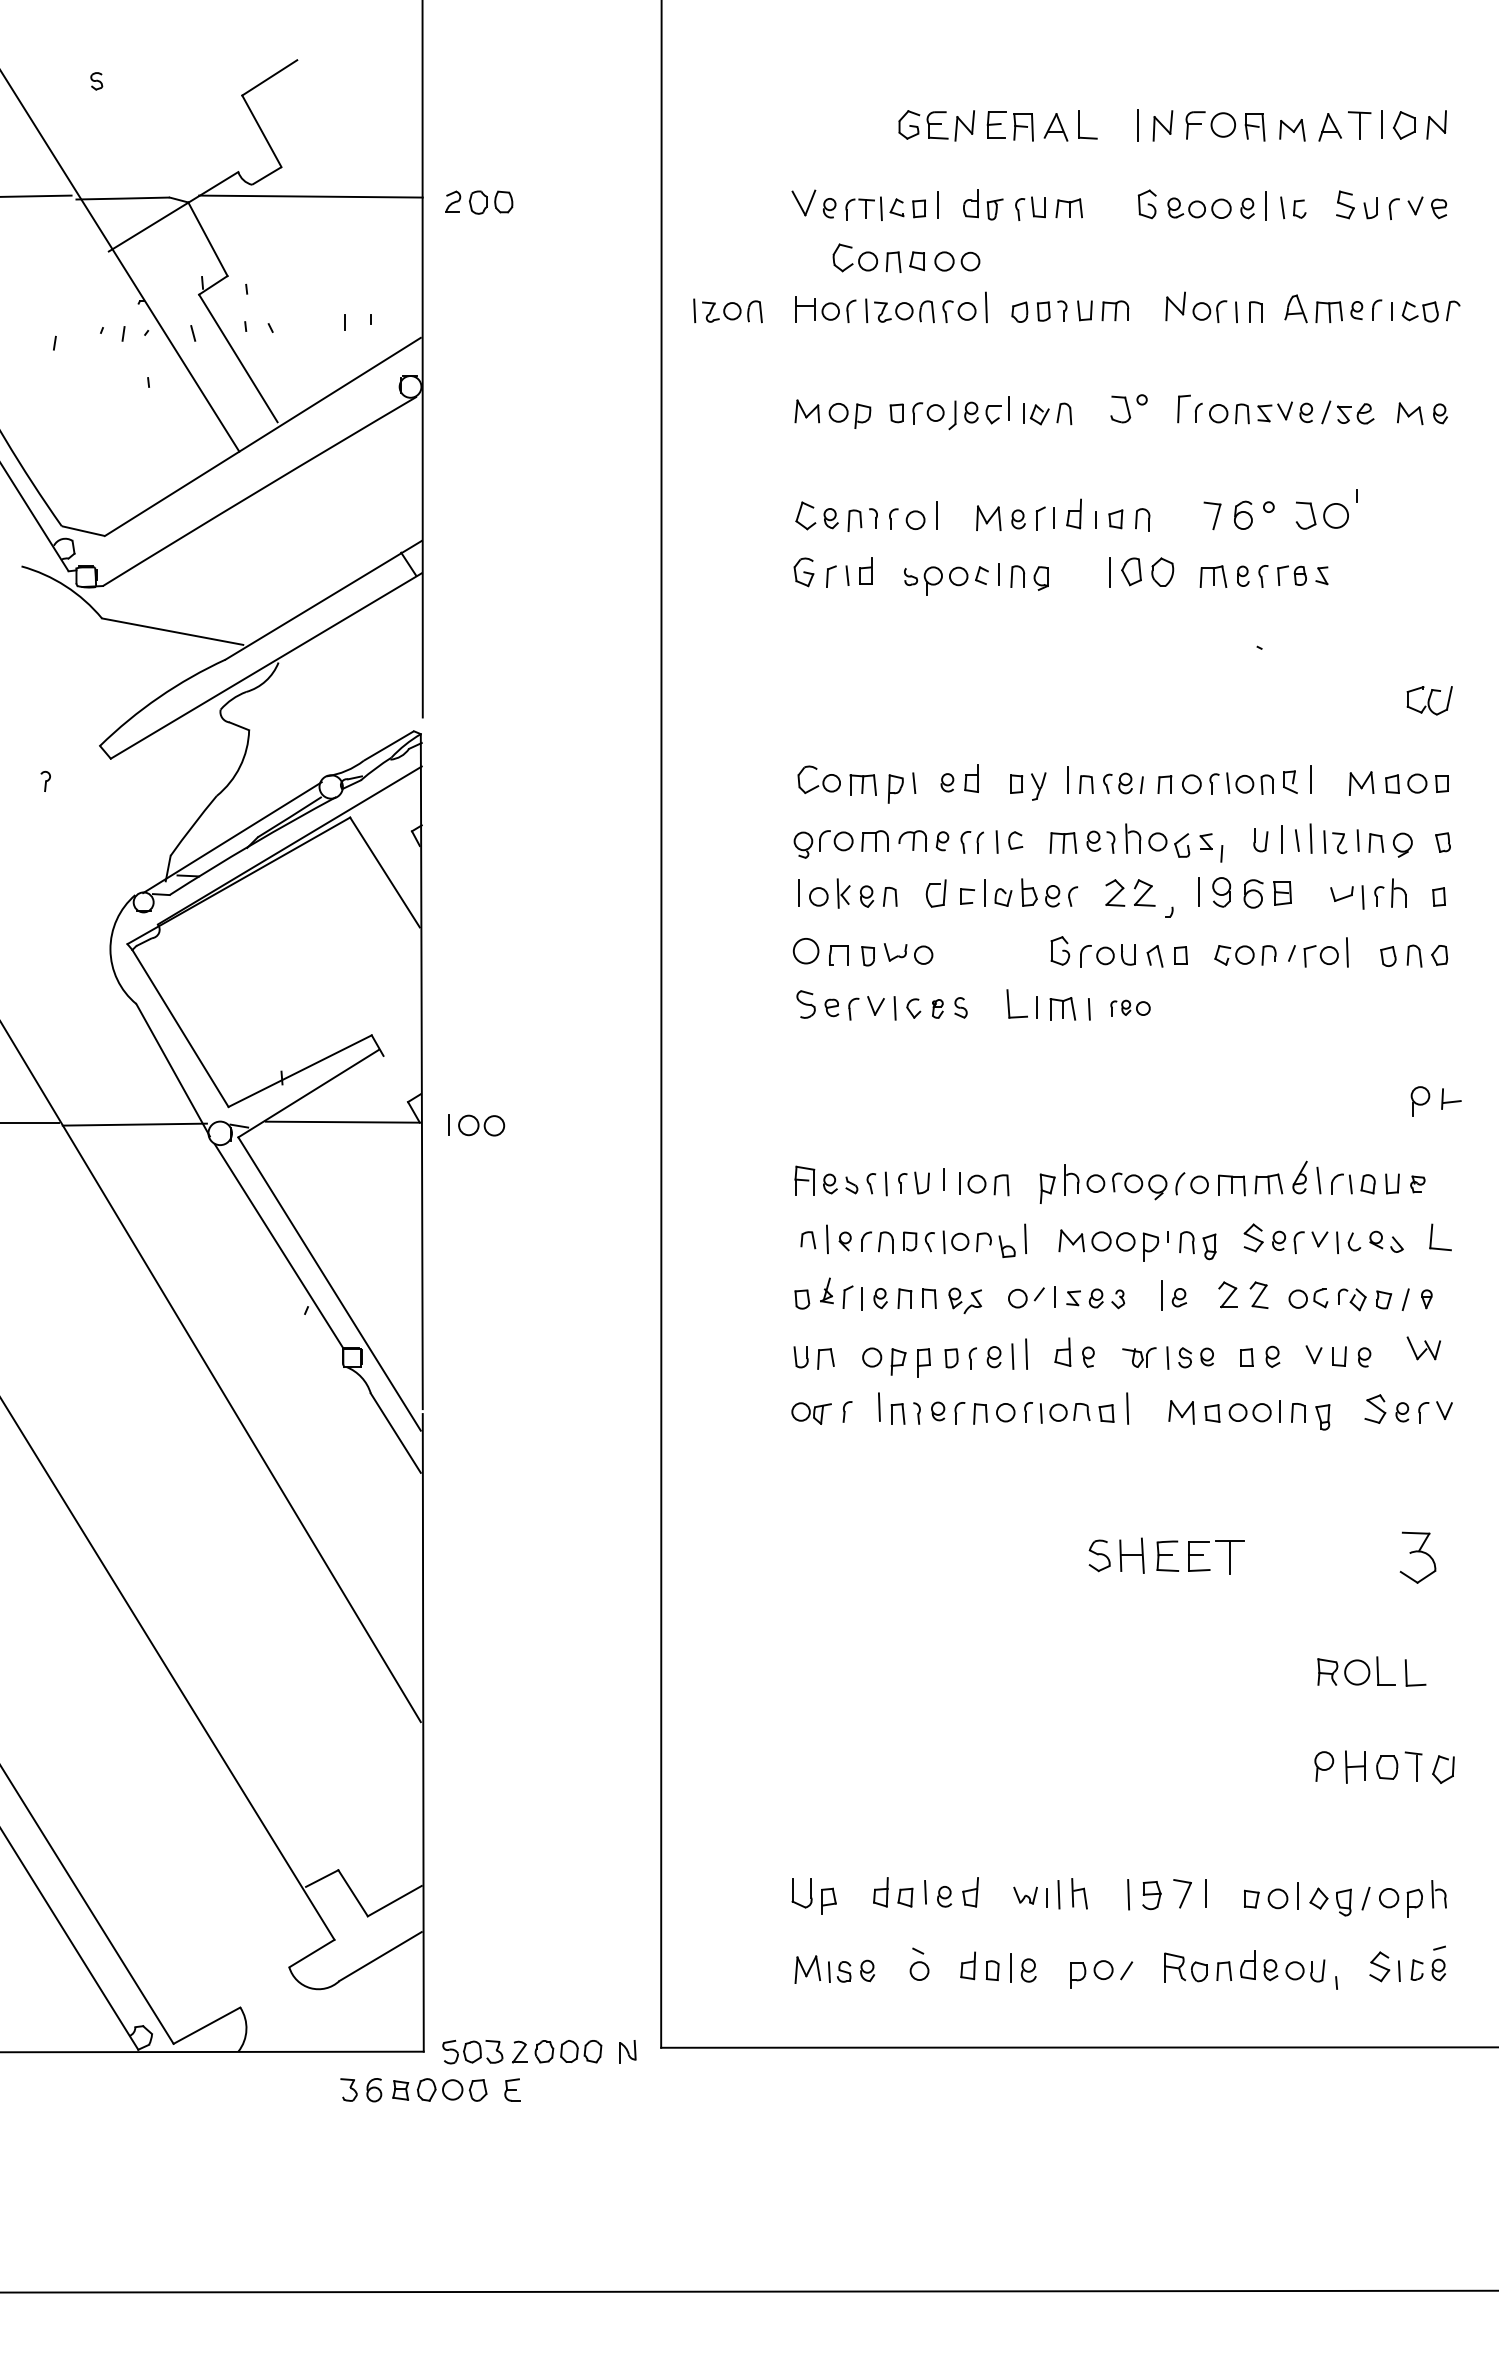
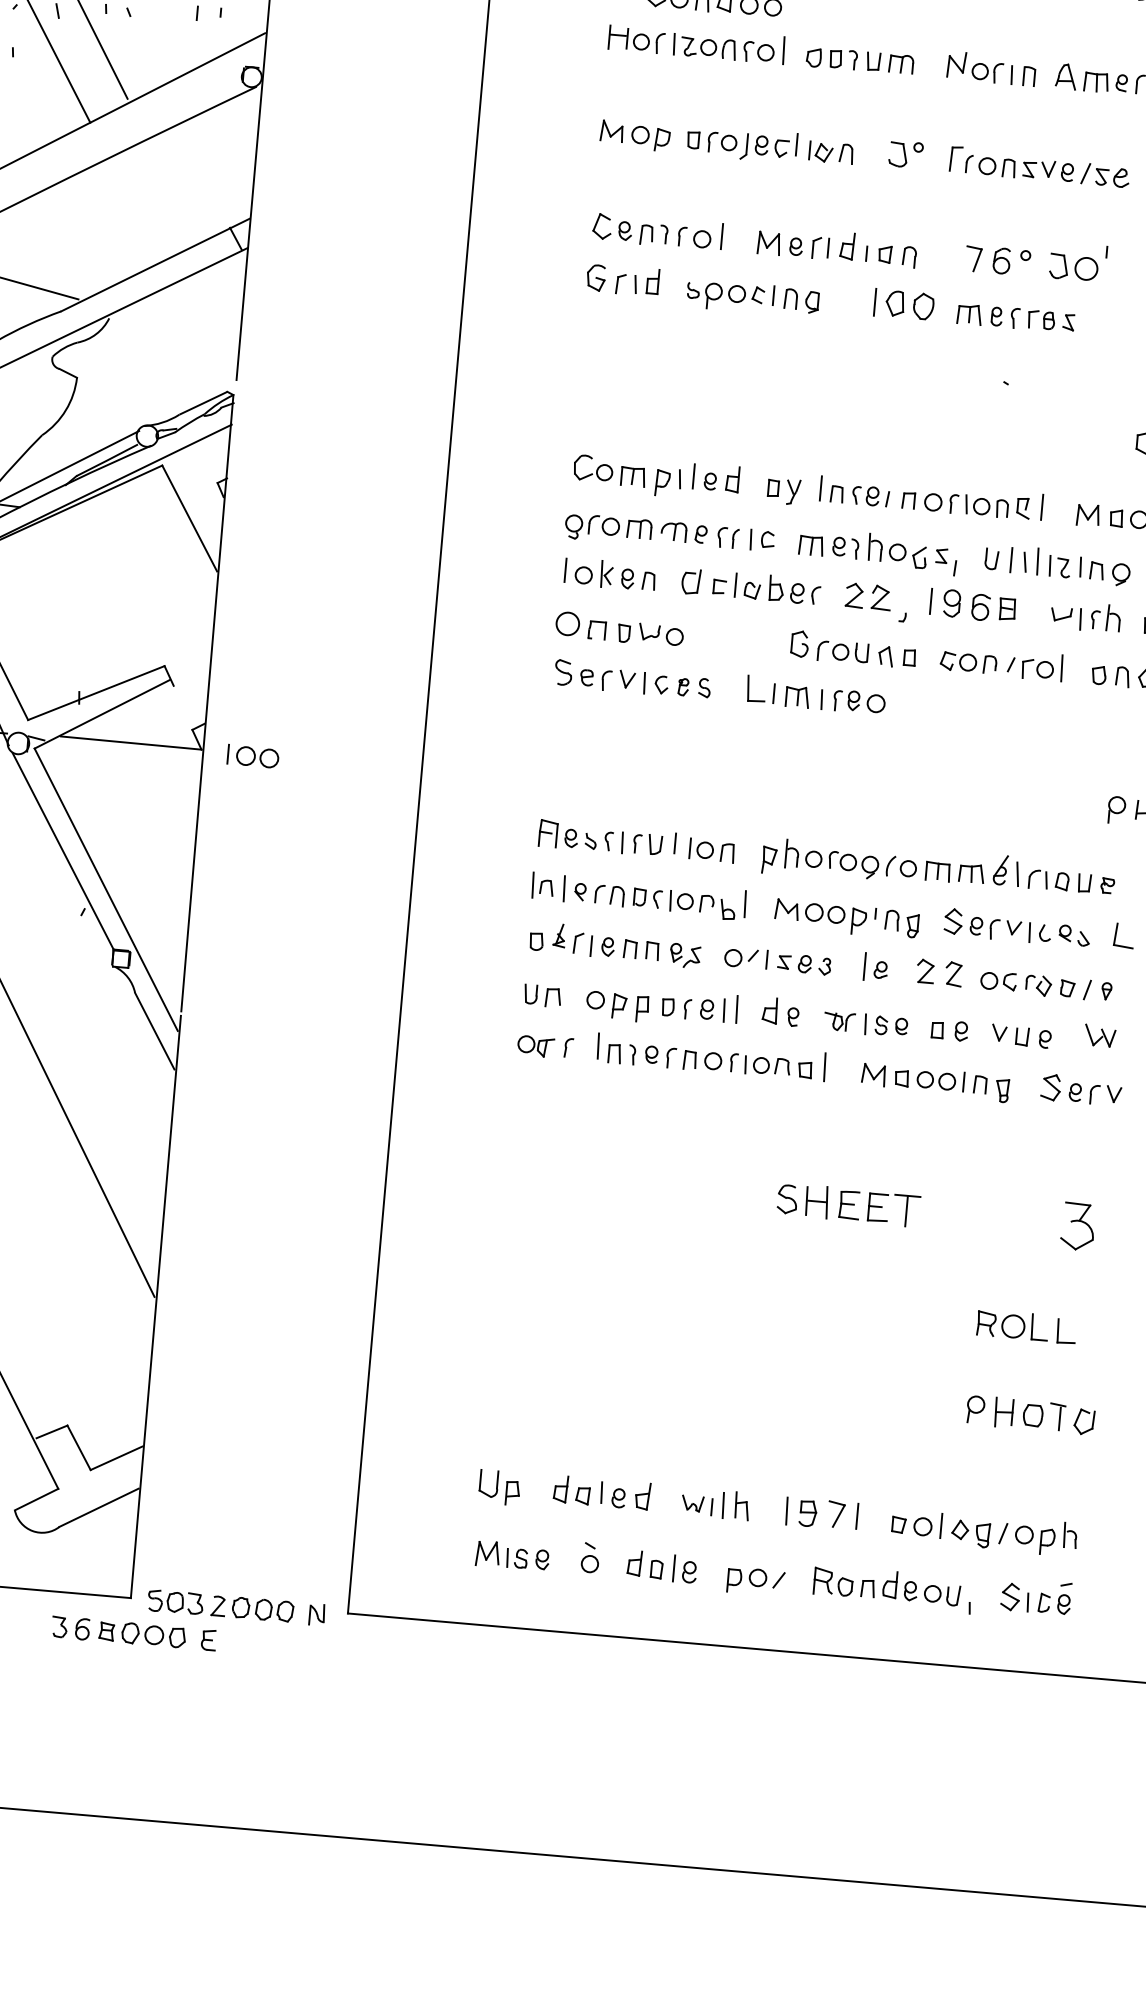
part: (727, 310) -> (547, 32), removed
line: (928, 778) -> (693, 476), added
part: (1130, 1008) -> (859, 702), size x1.43
line: (792, 1238) -> (532, 885), added

